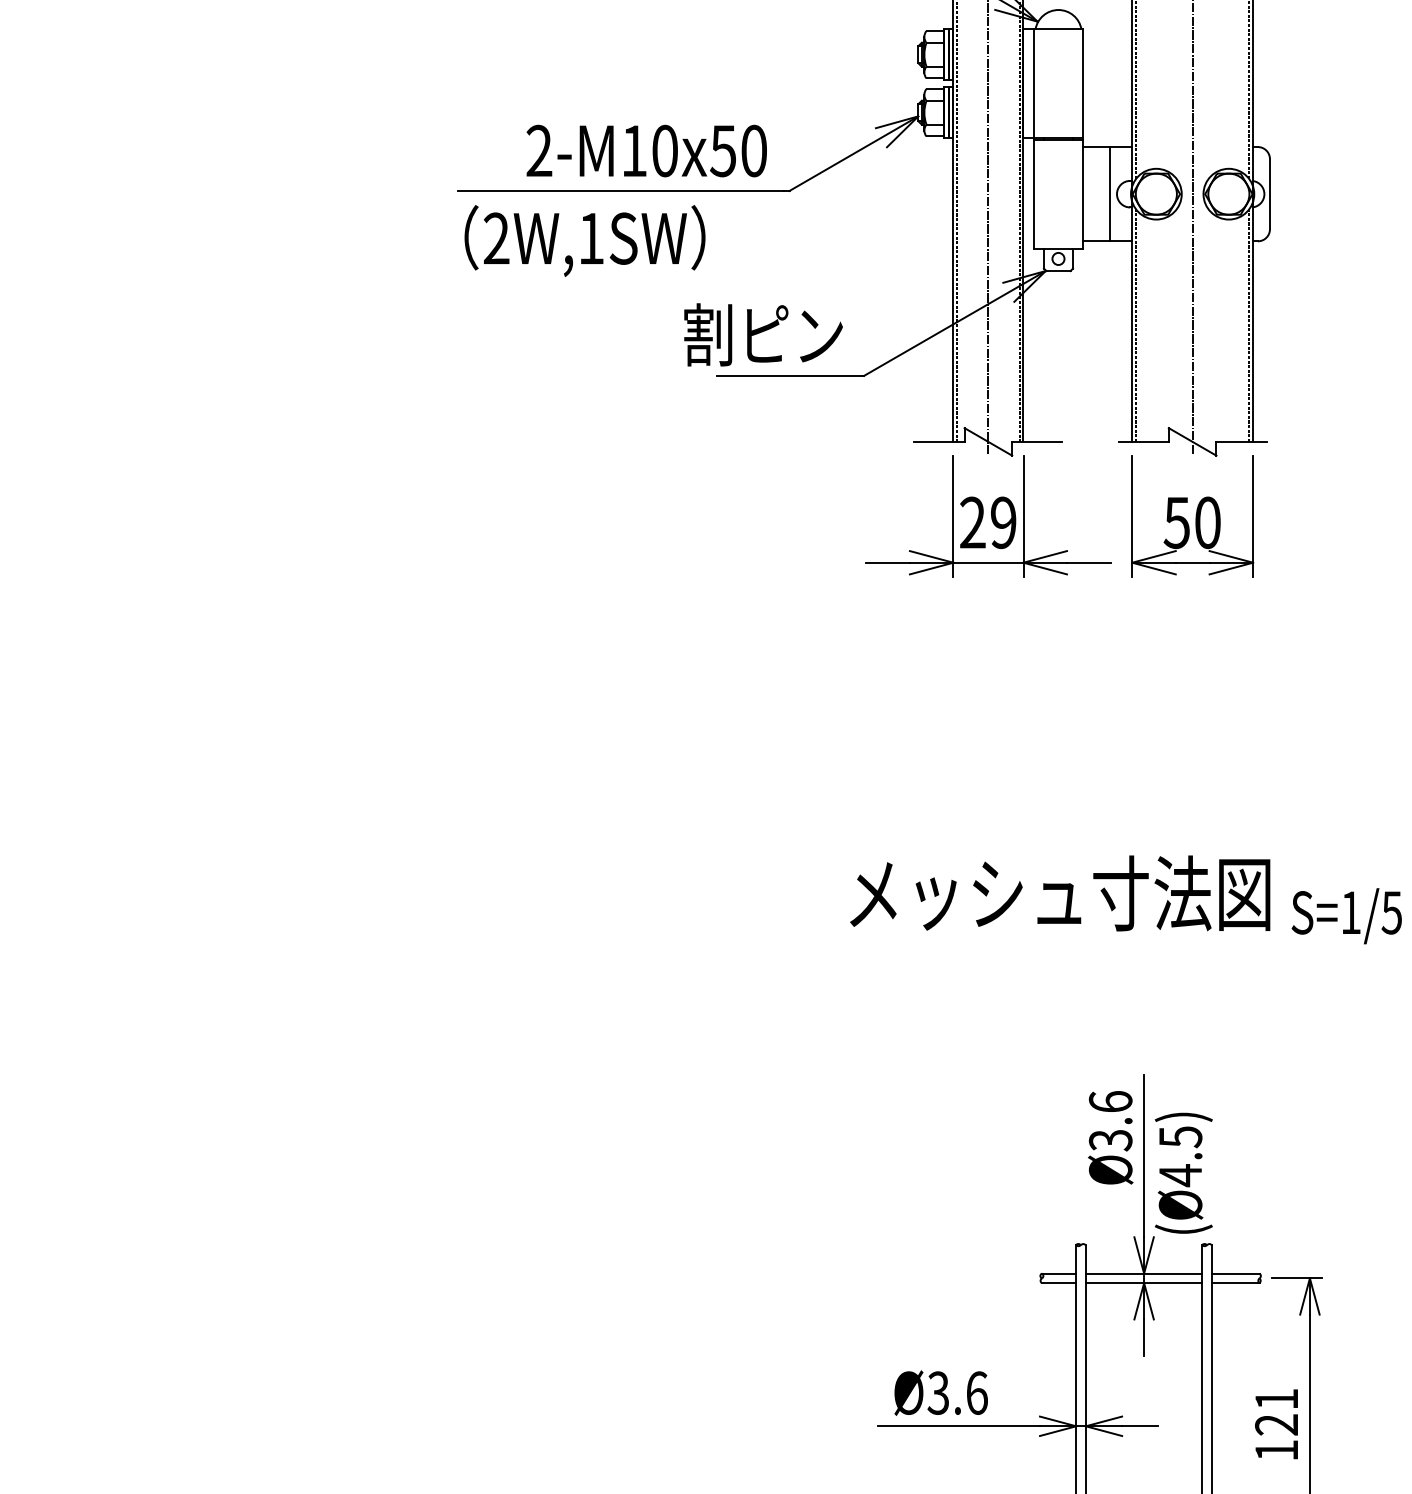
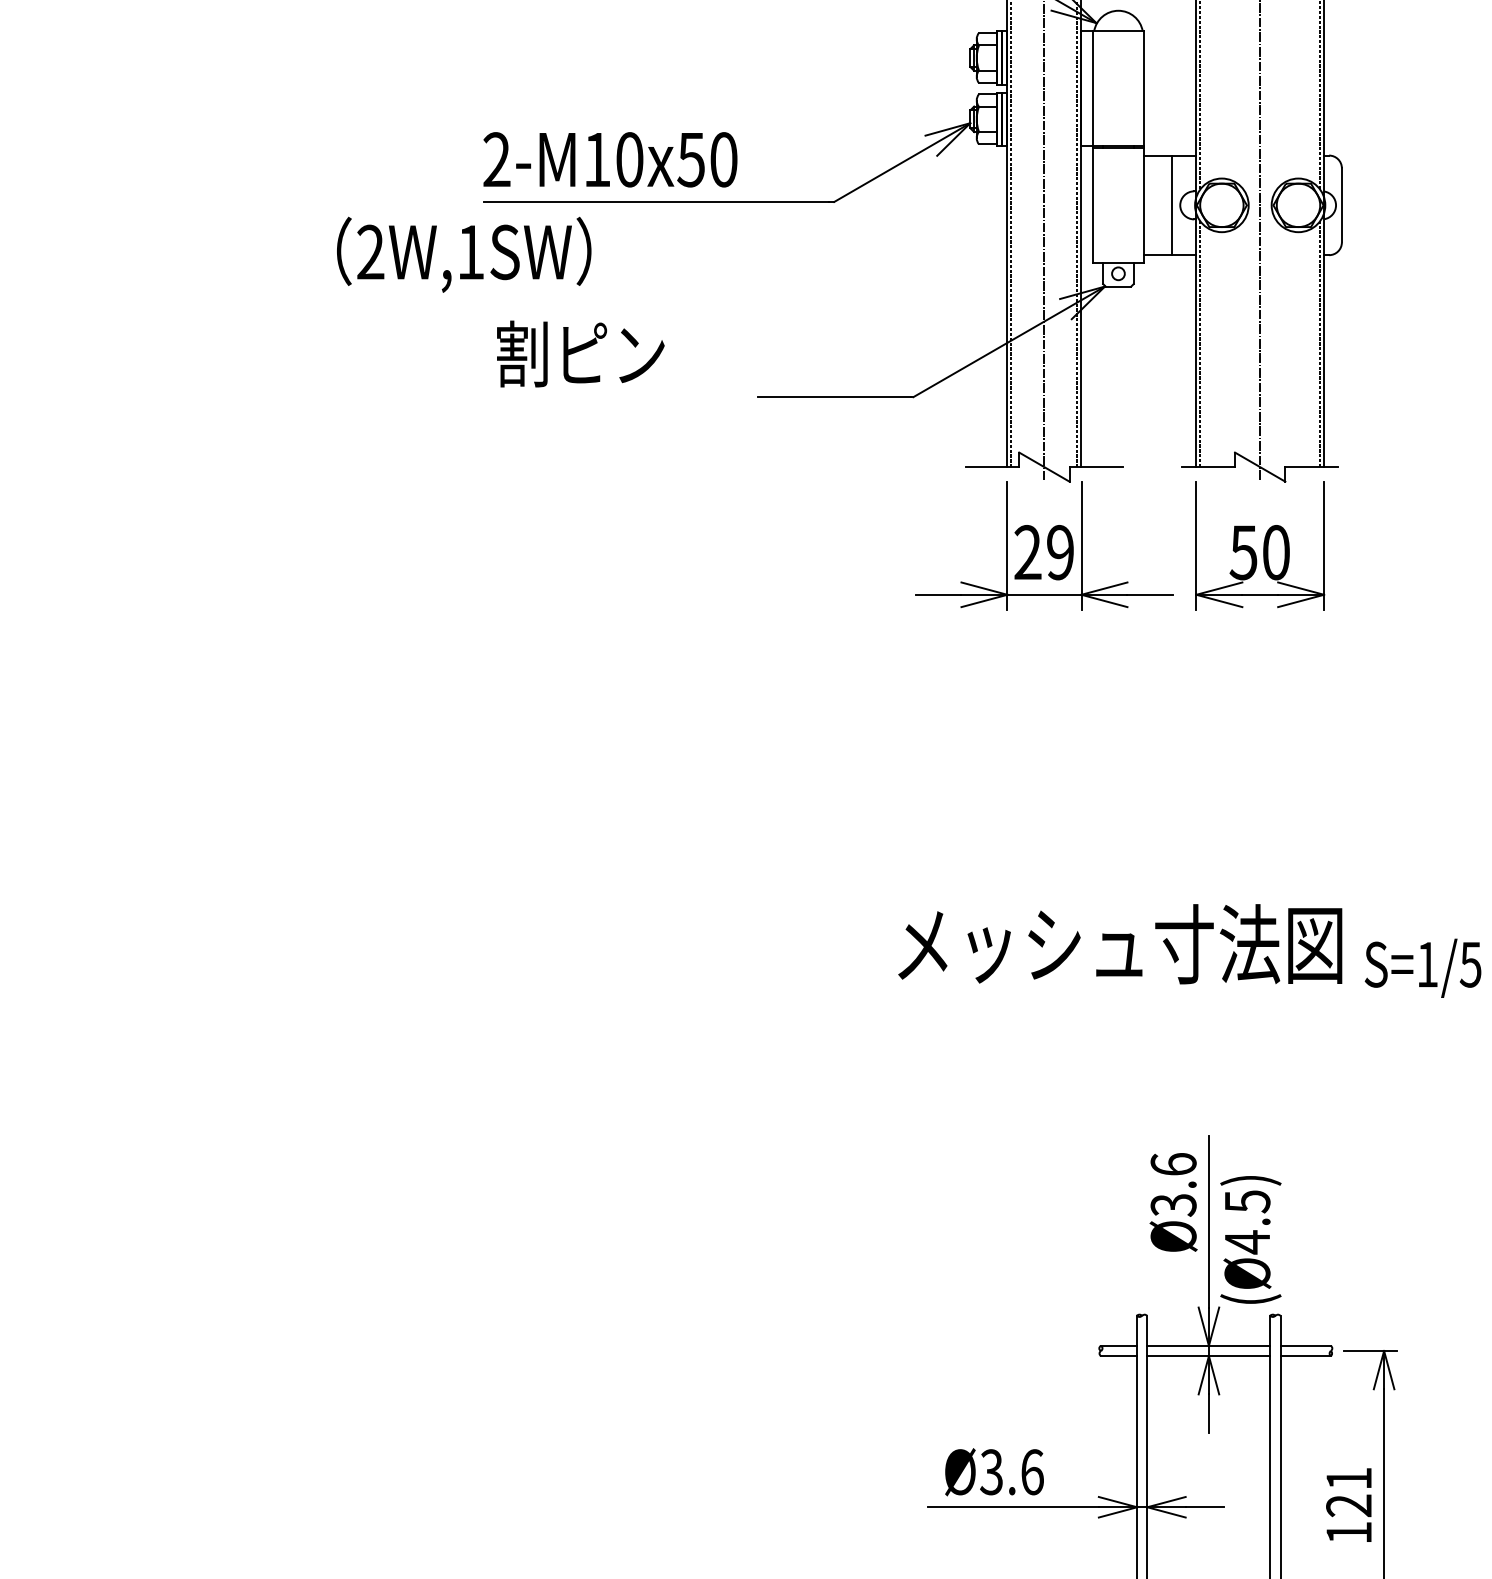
text: (646, 150) -> (610, 159), moved
text: (585, 240) -> (464, 254), moved
text: (763, 334) -> (580, 353), moved

